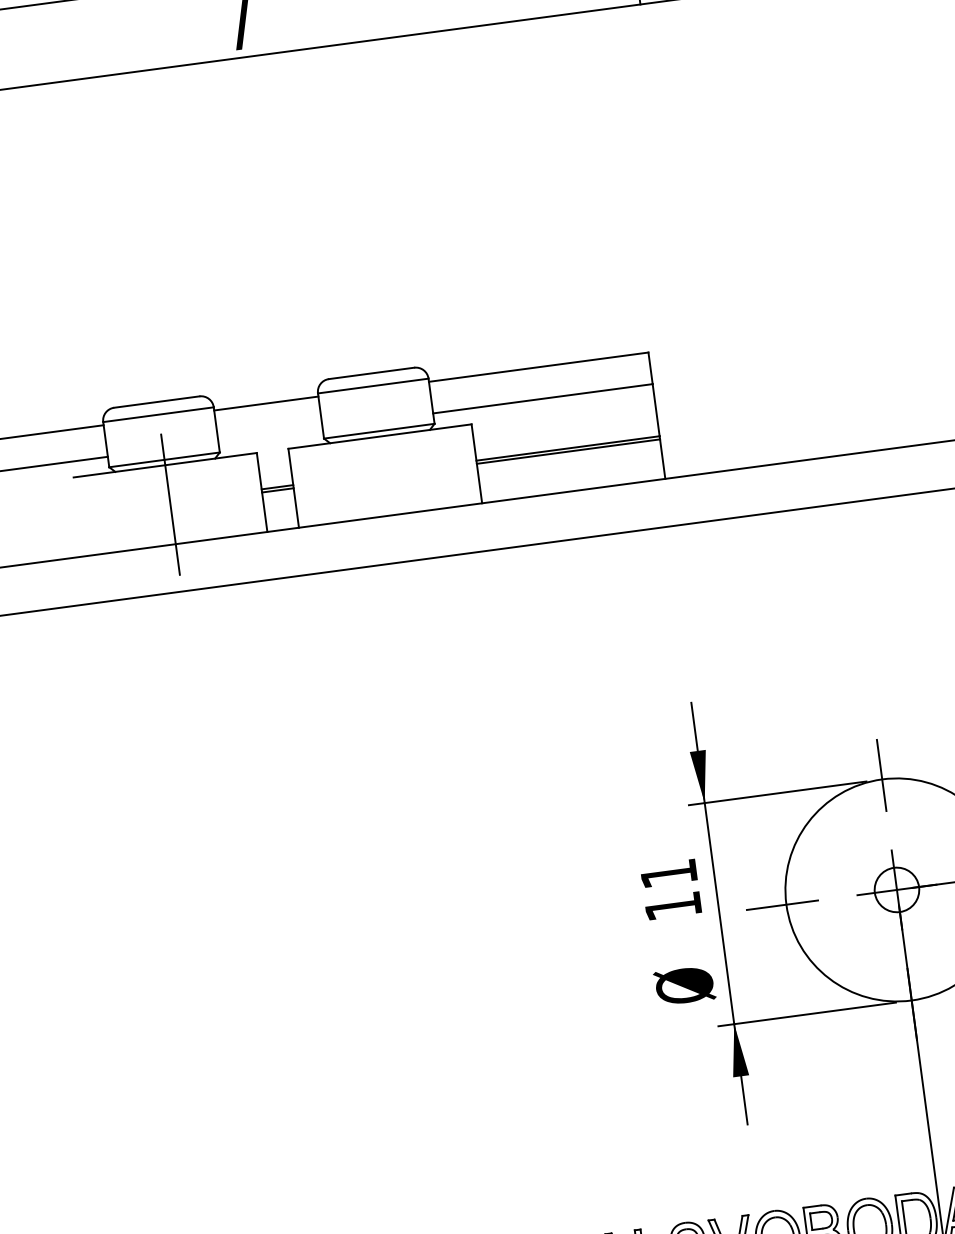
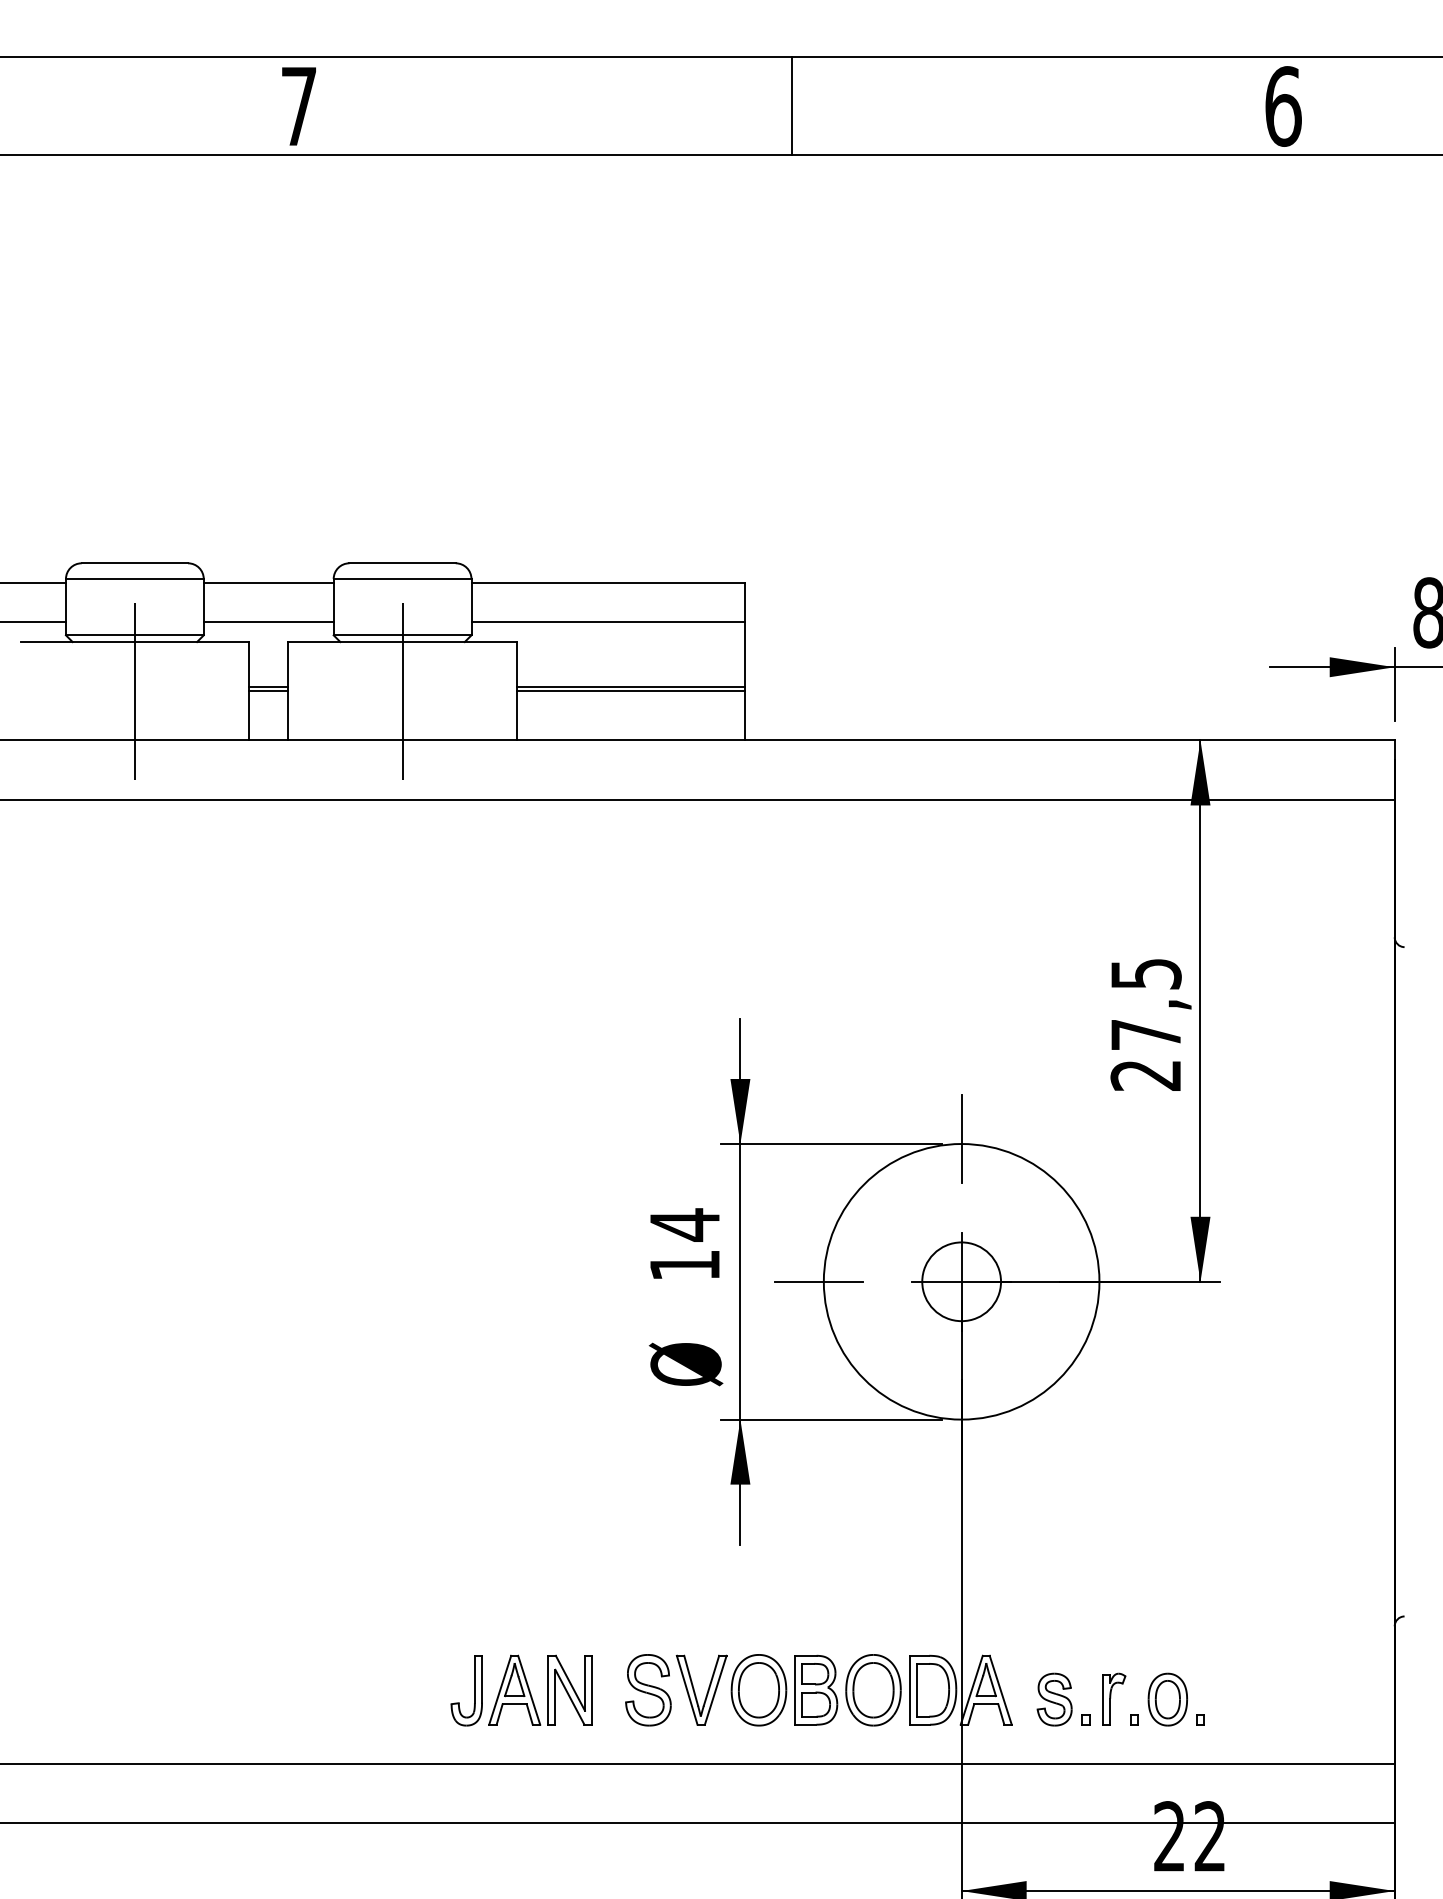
line: (270, 435) -> (268, 622), added
line: (385, 475) -> (402, 690), added
text: (668, 873) -> (684, 1224), 11 -> 14
circle: (896, 889) -> (961, 1281), size x1.43

